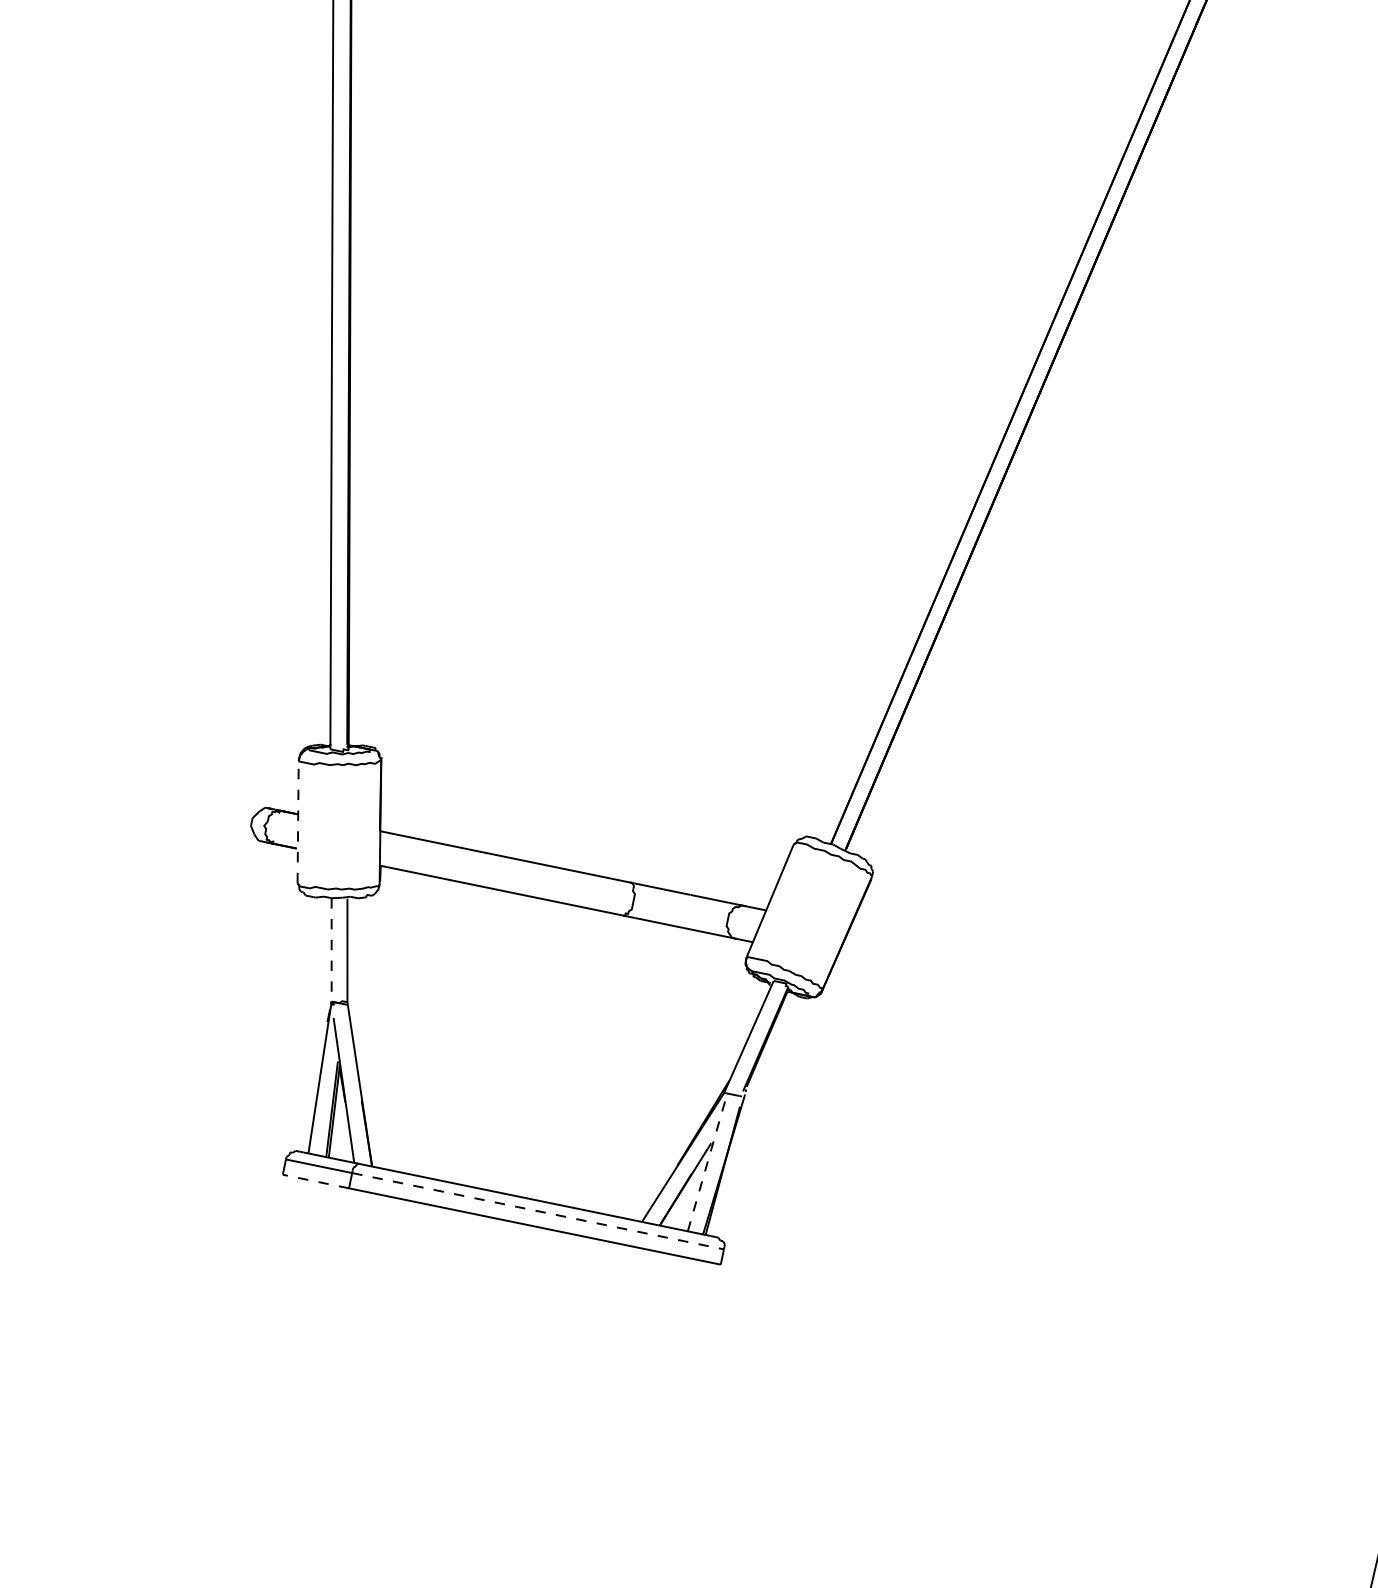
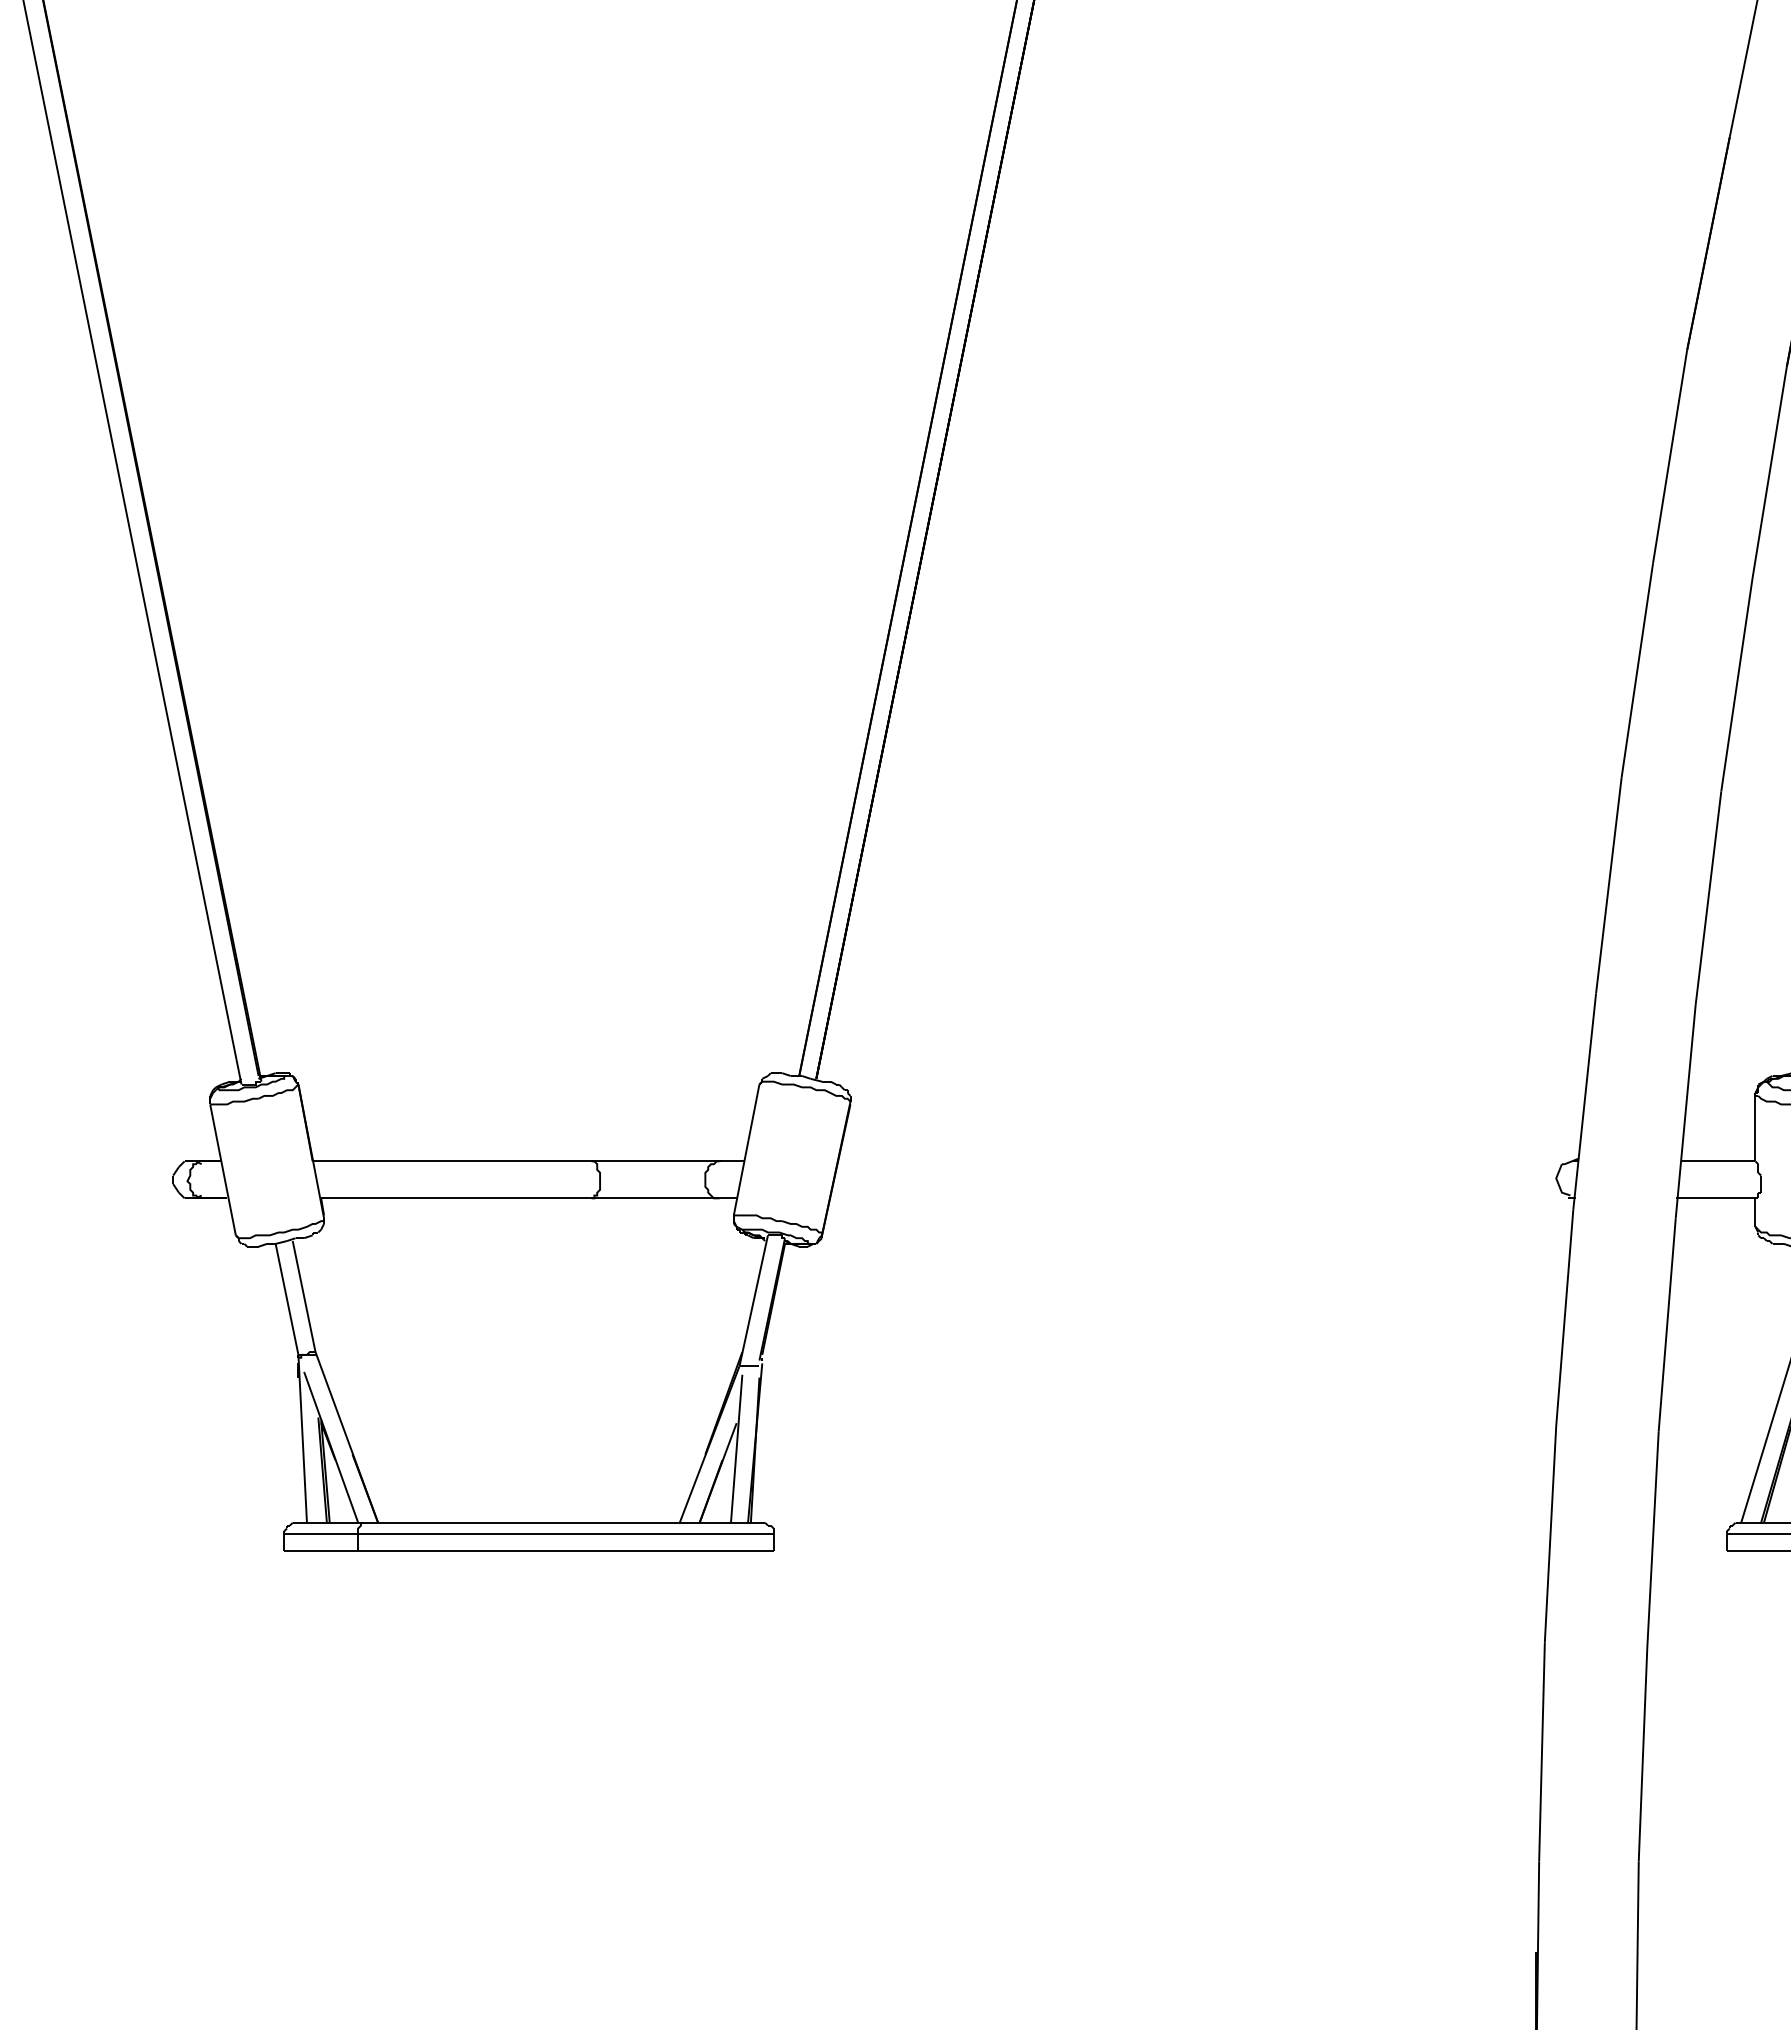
line: (298, 822) -> (223, 1169), dashed -> solid
line: (332, 950) -> (287, 1299), dashed -> solid
line: (706, 1165) -> (736, 1448), dashed -> solid
line: (316, 1181) -> (321, 1551), dashed -> solid
line: (537, 1211) -> (565, 1534), dashed -> solid

